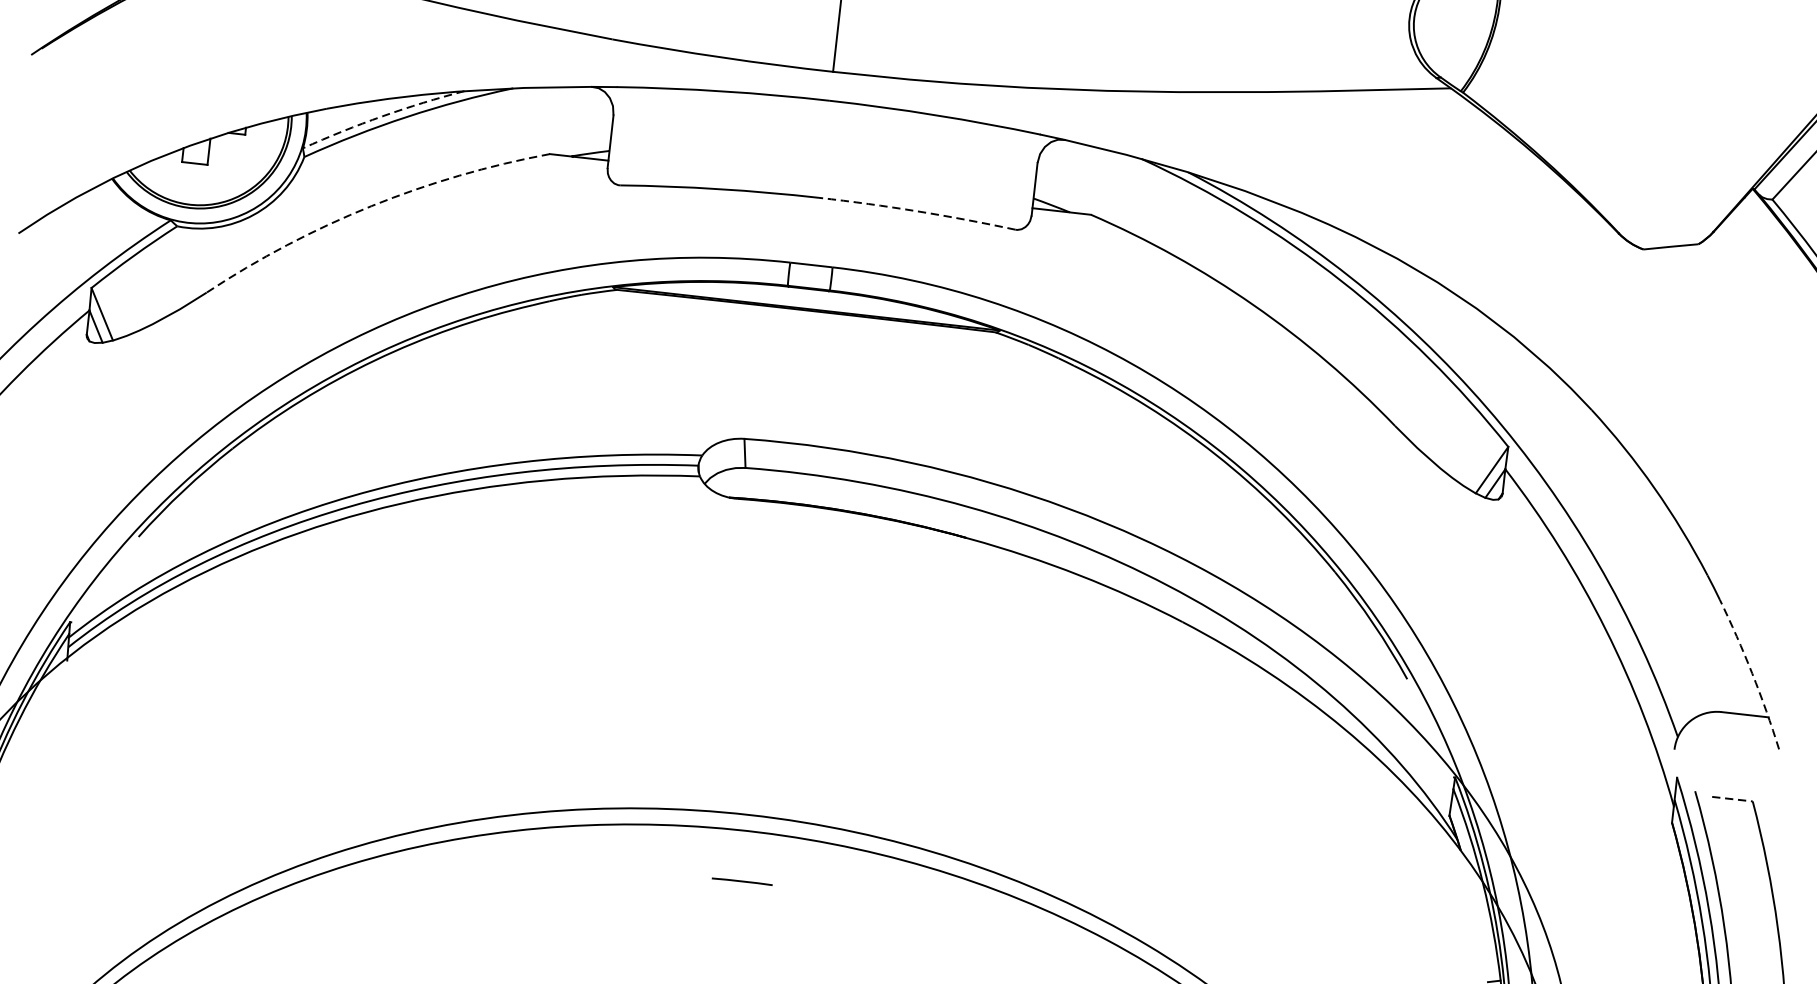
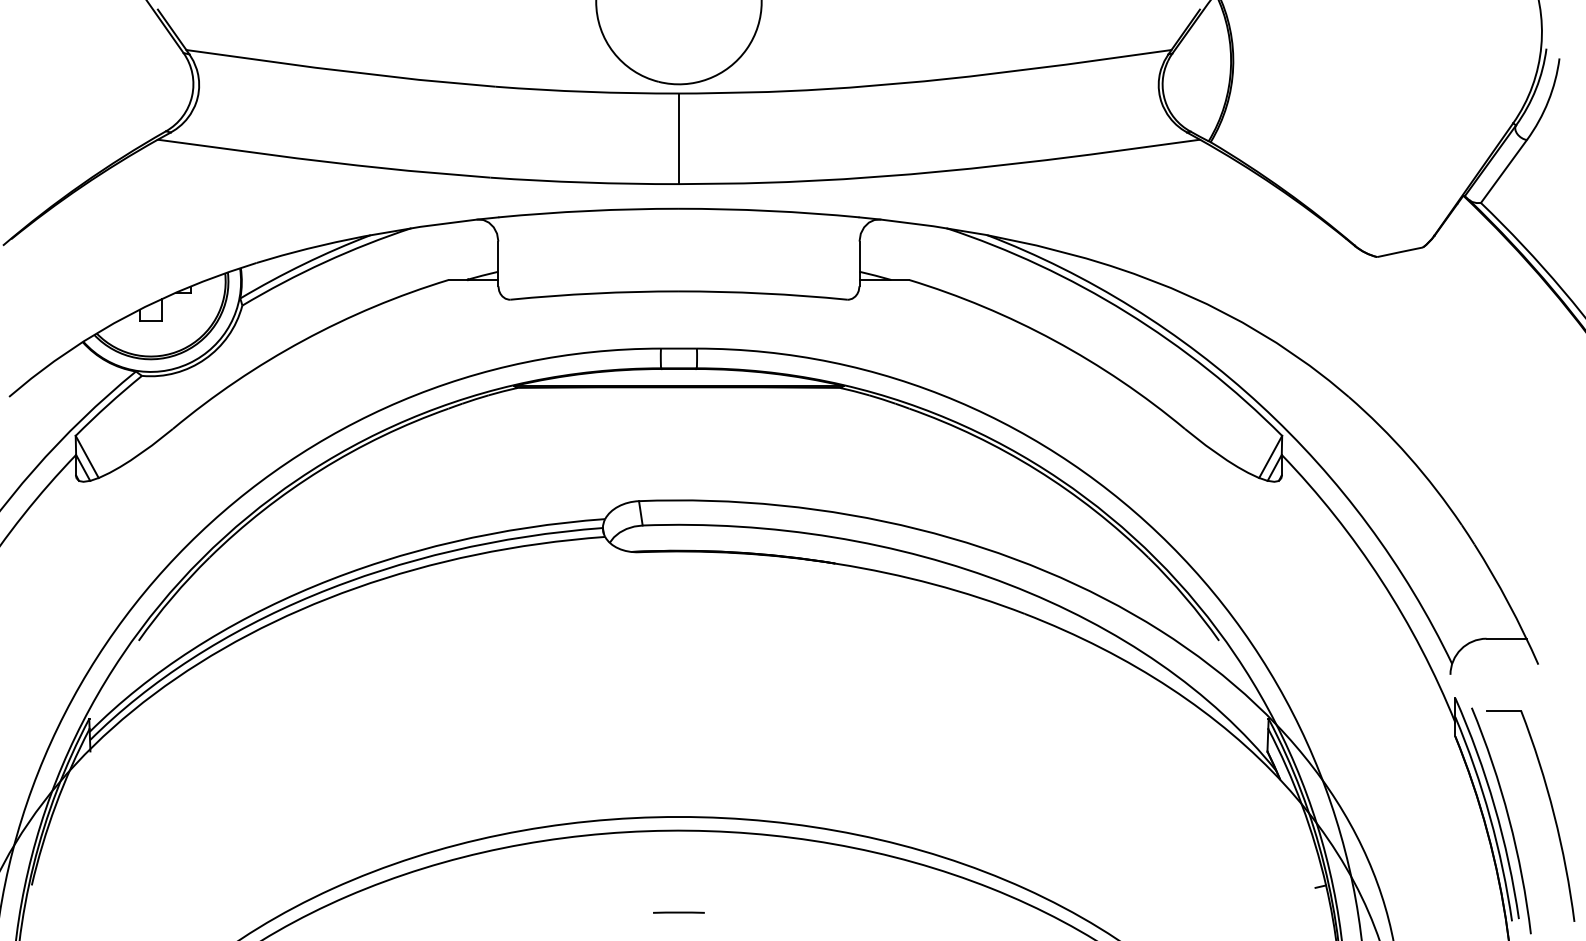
arc: (382, 116) -> (304, 264), dashed -> solid
arc: (371, 206) -> (303, 340), dashed -> solid
arc: (917, 211) -> (763, 293), dashed -> solid
arc: (1752, 673) -> (1508, 603), dashed -> solid
line: (1733, 798) -> (1504, 710), dashed -> solid
line: (741, 881) -> (678, 912), moved

